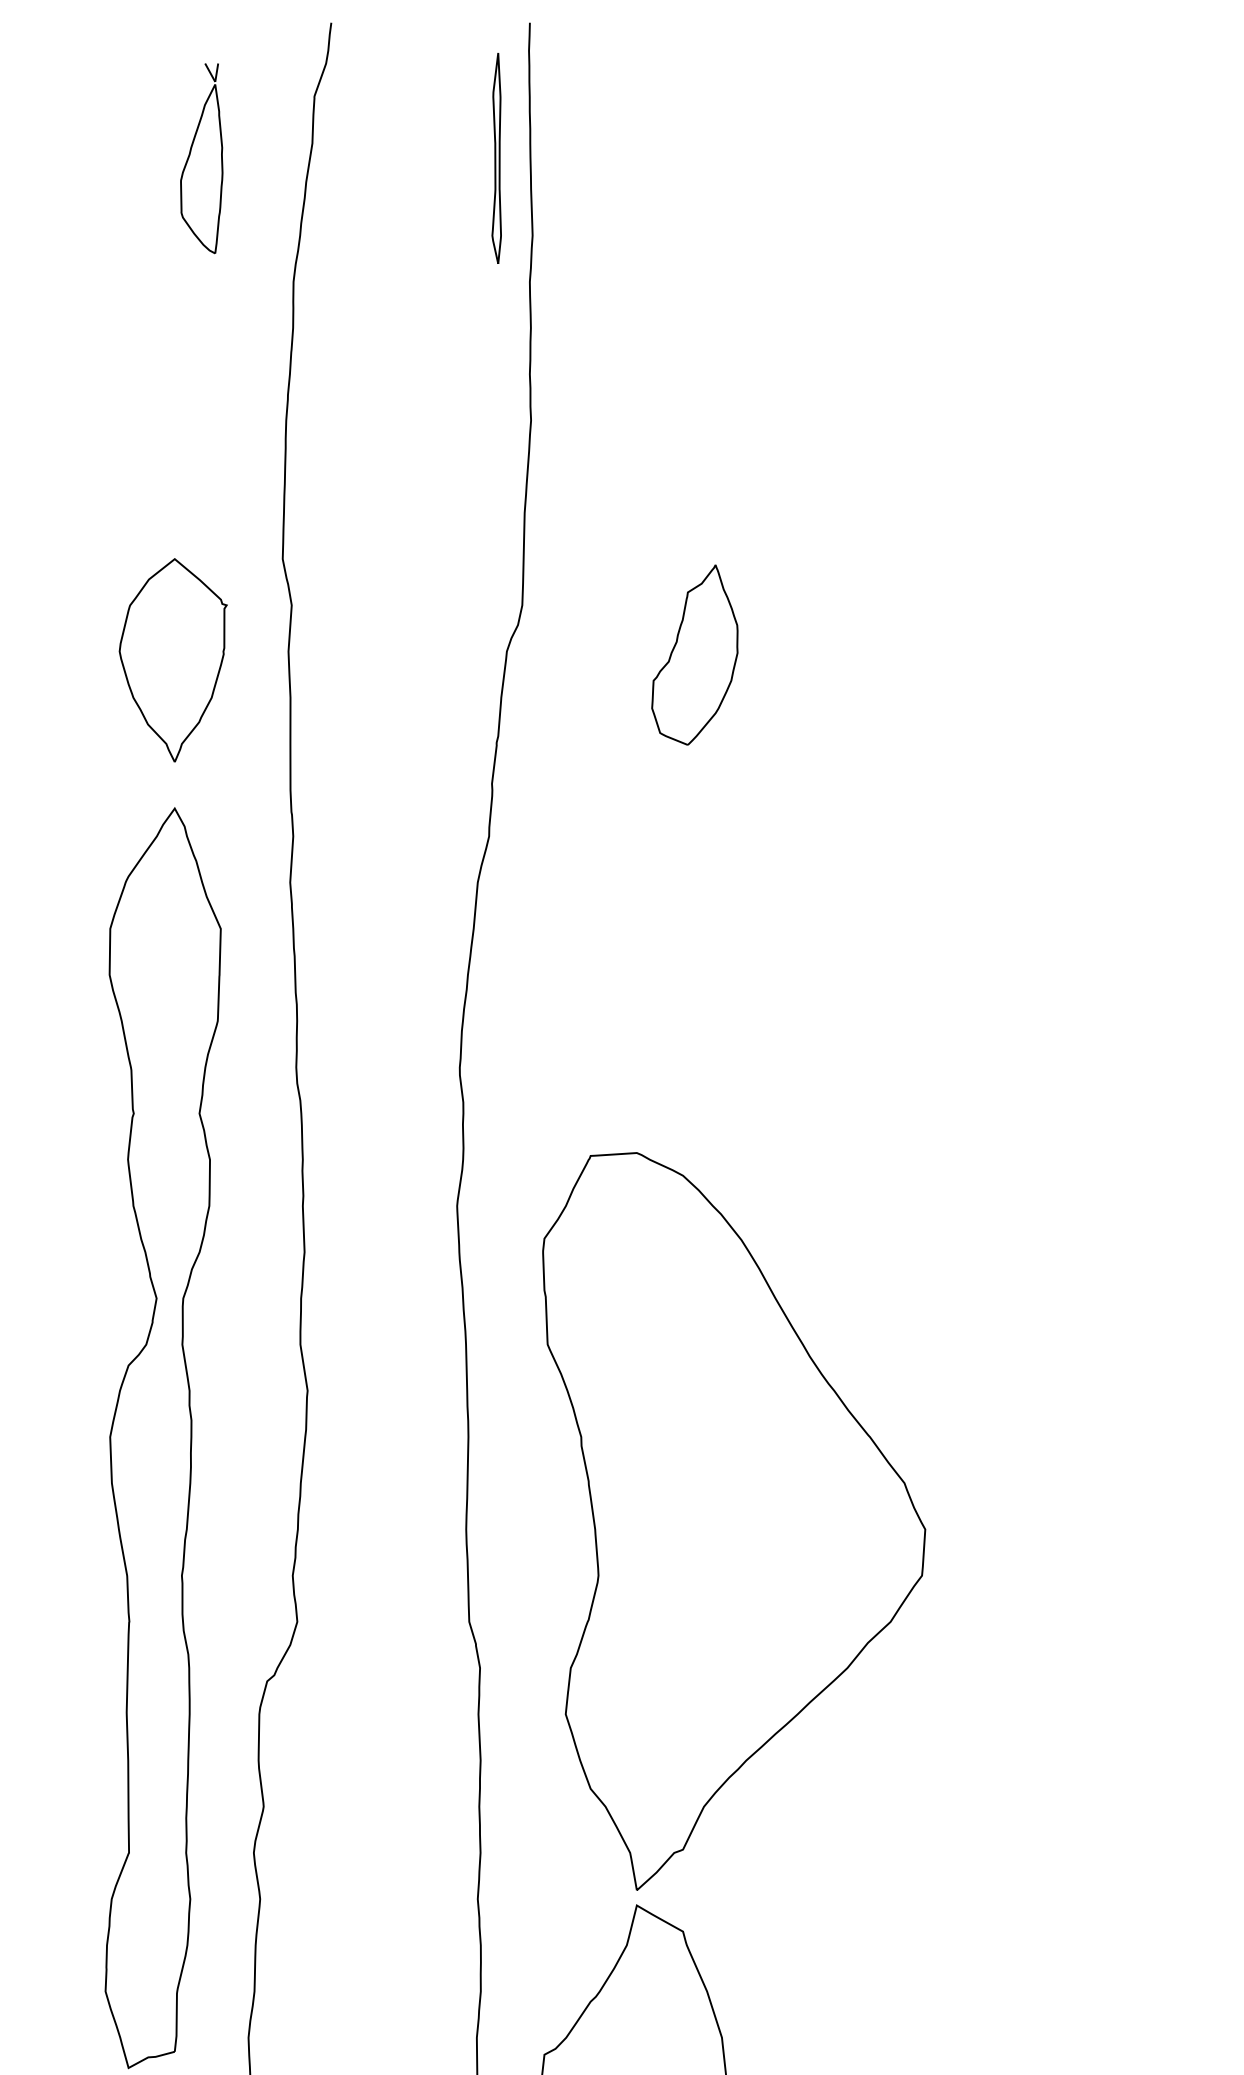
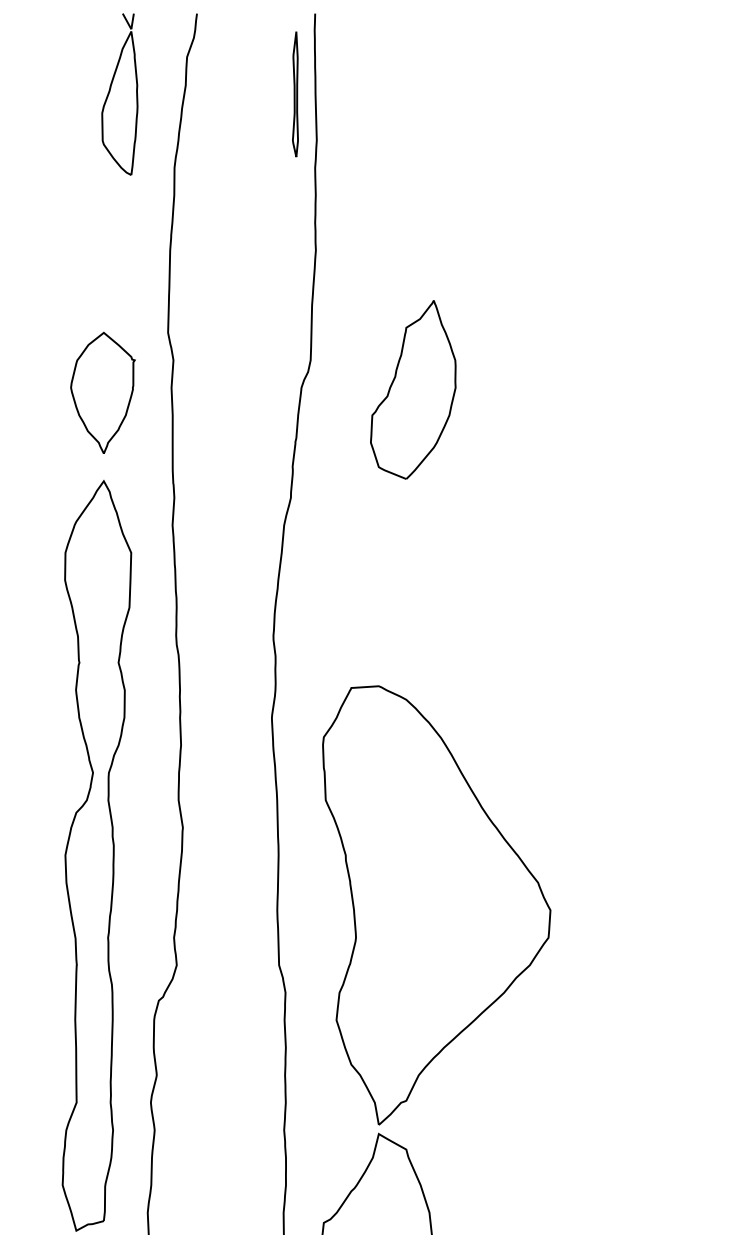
part: (201, 158) -> (119, 94), size x1.43
part: (695, 654) -> (413, 389), size x1.67

